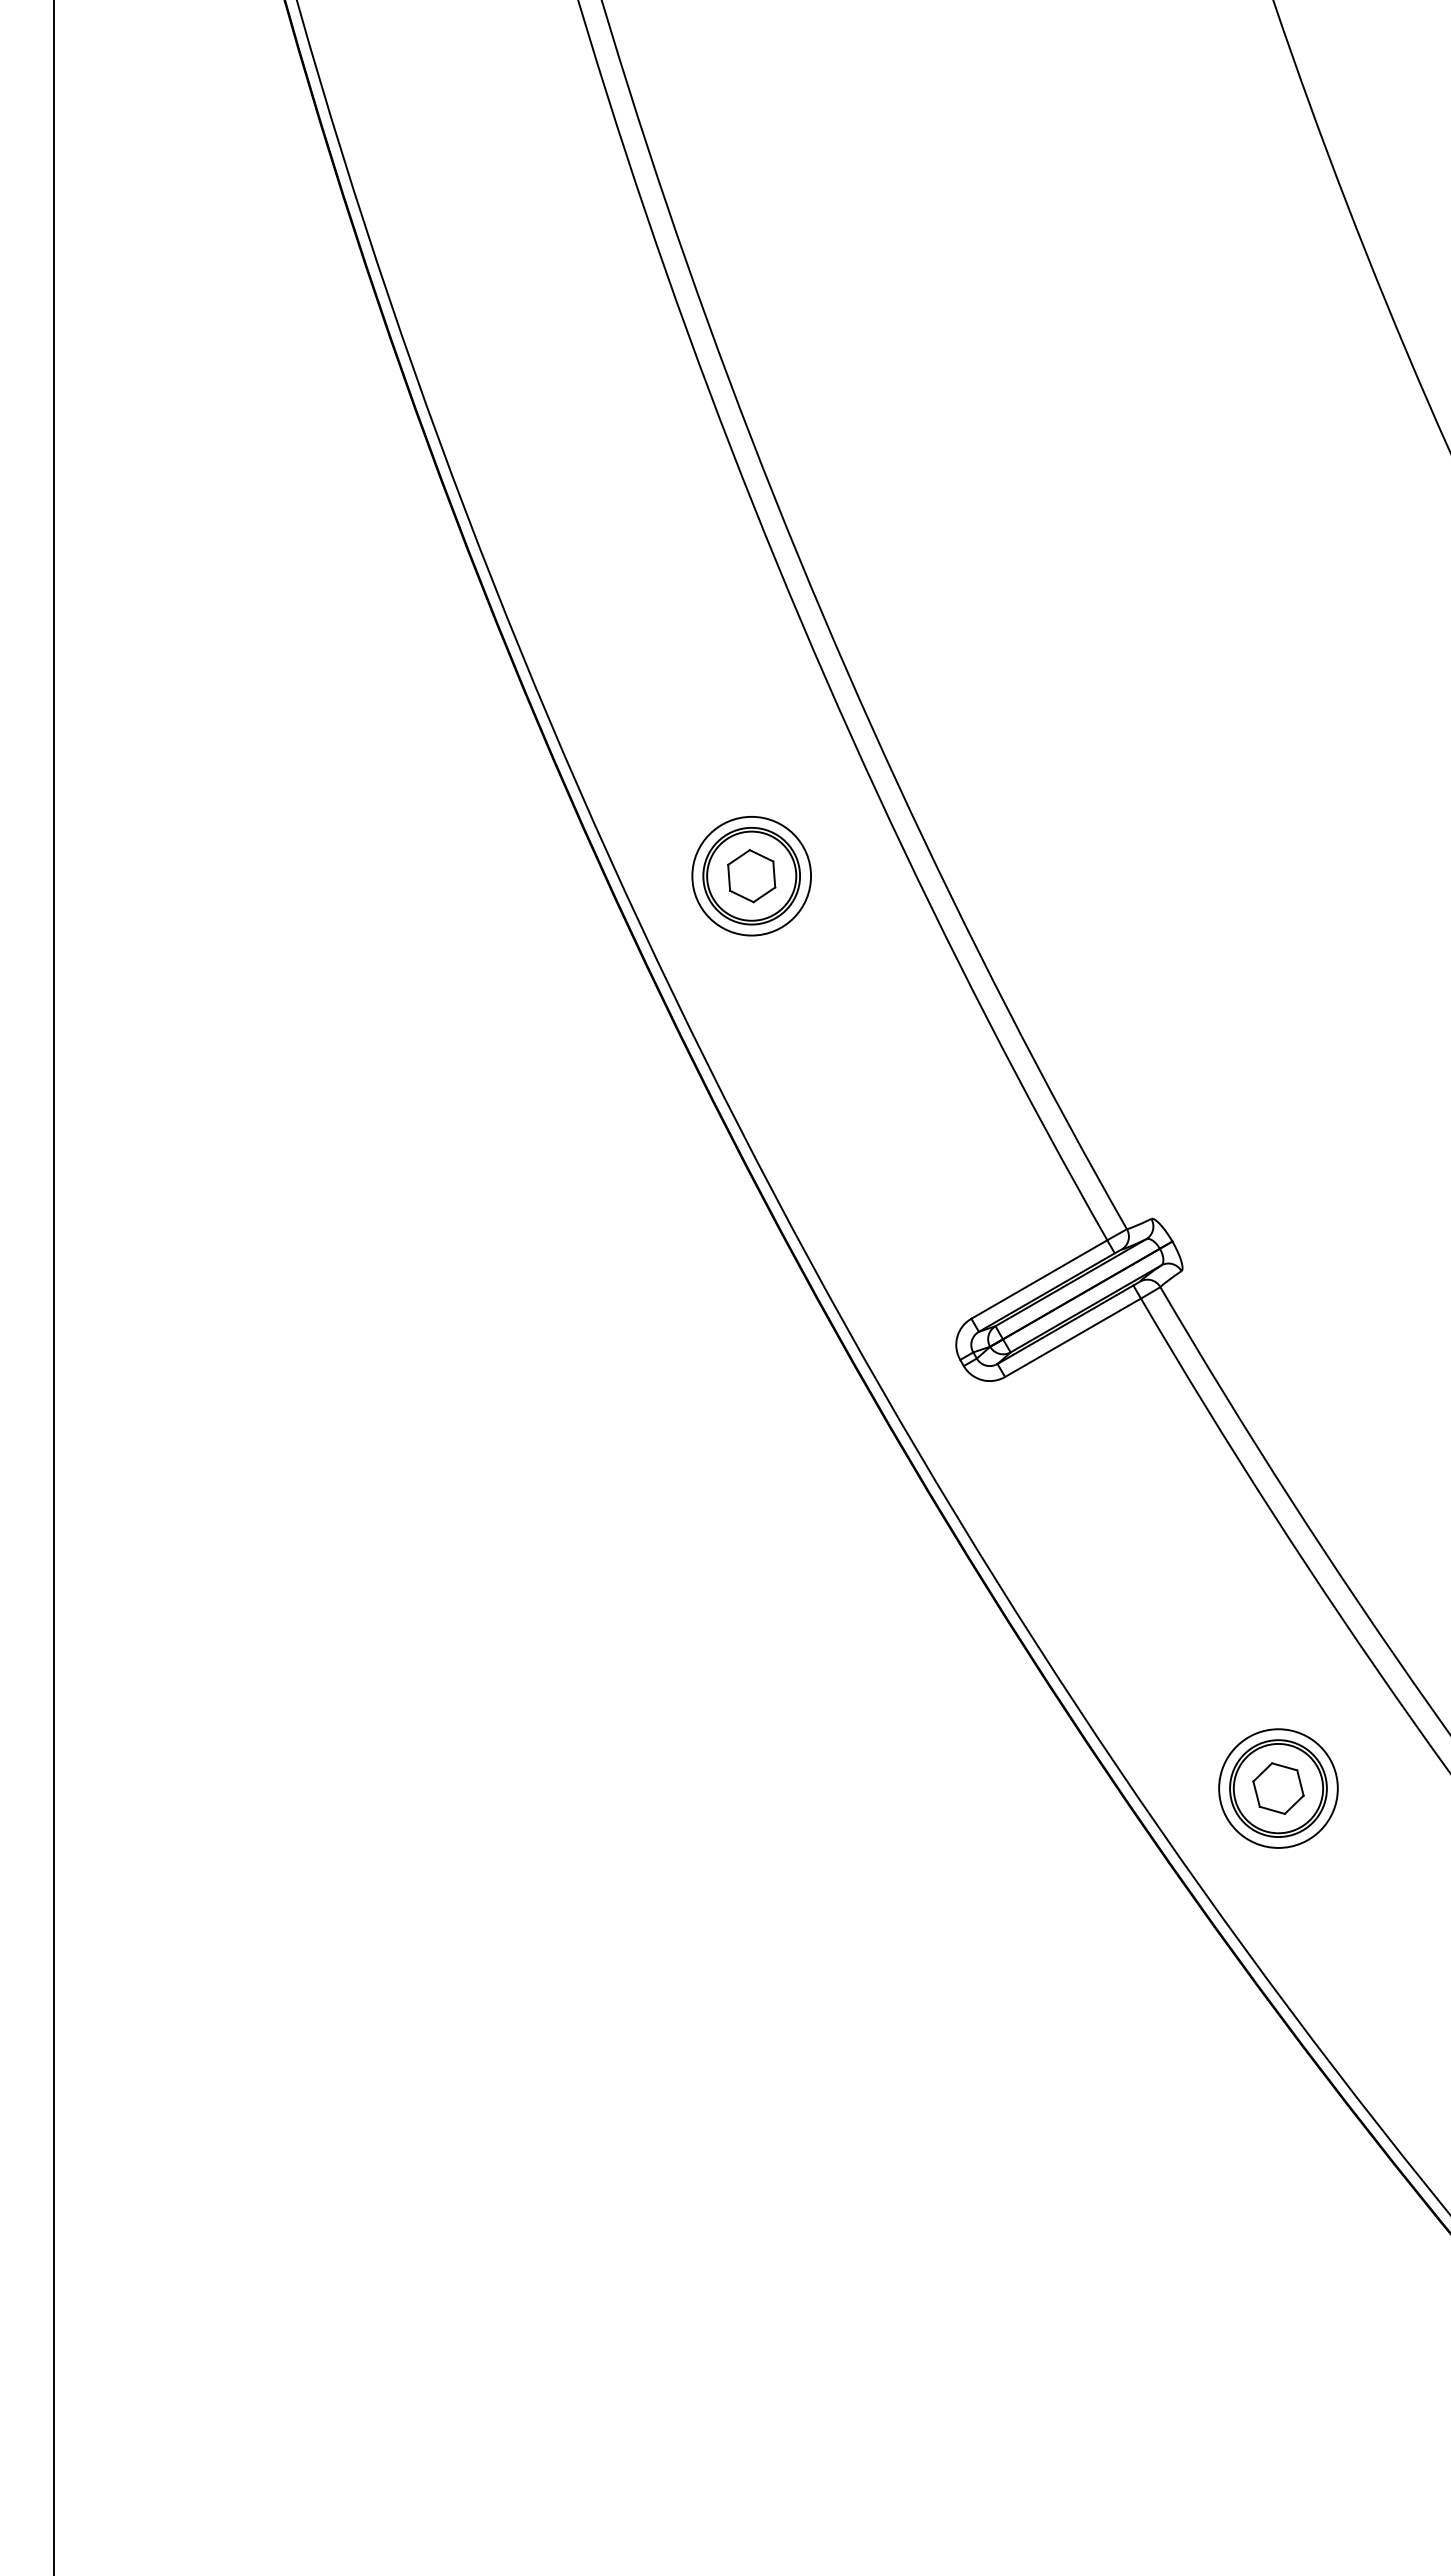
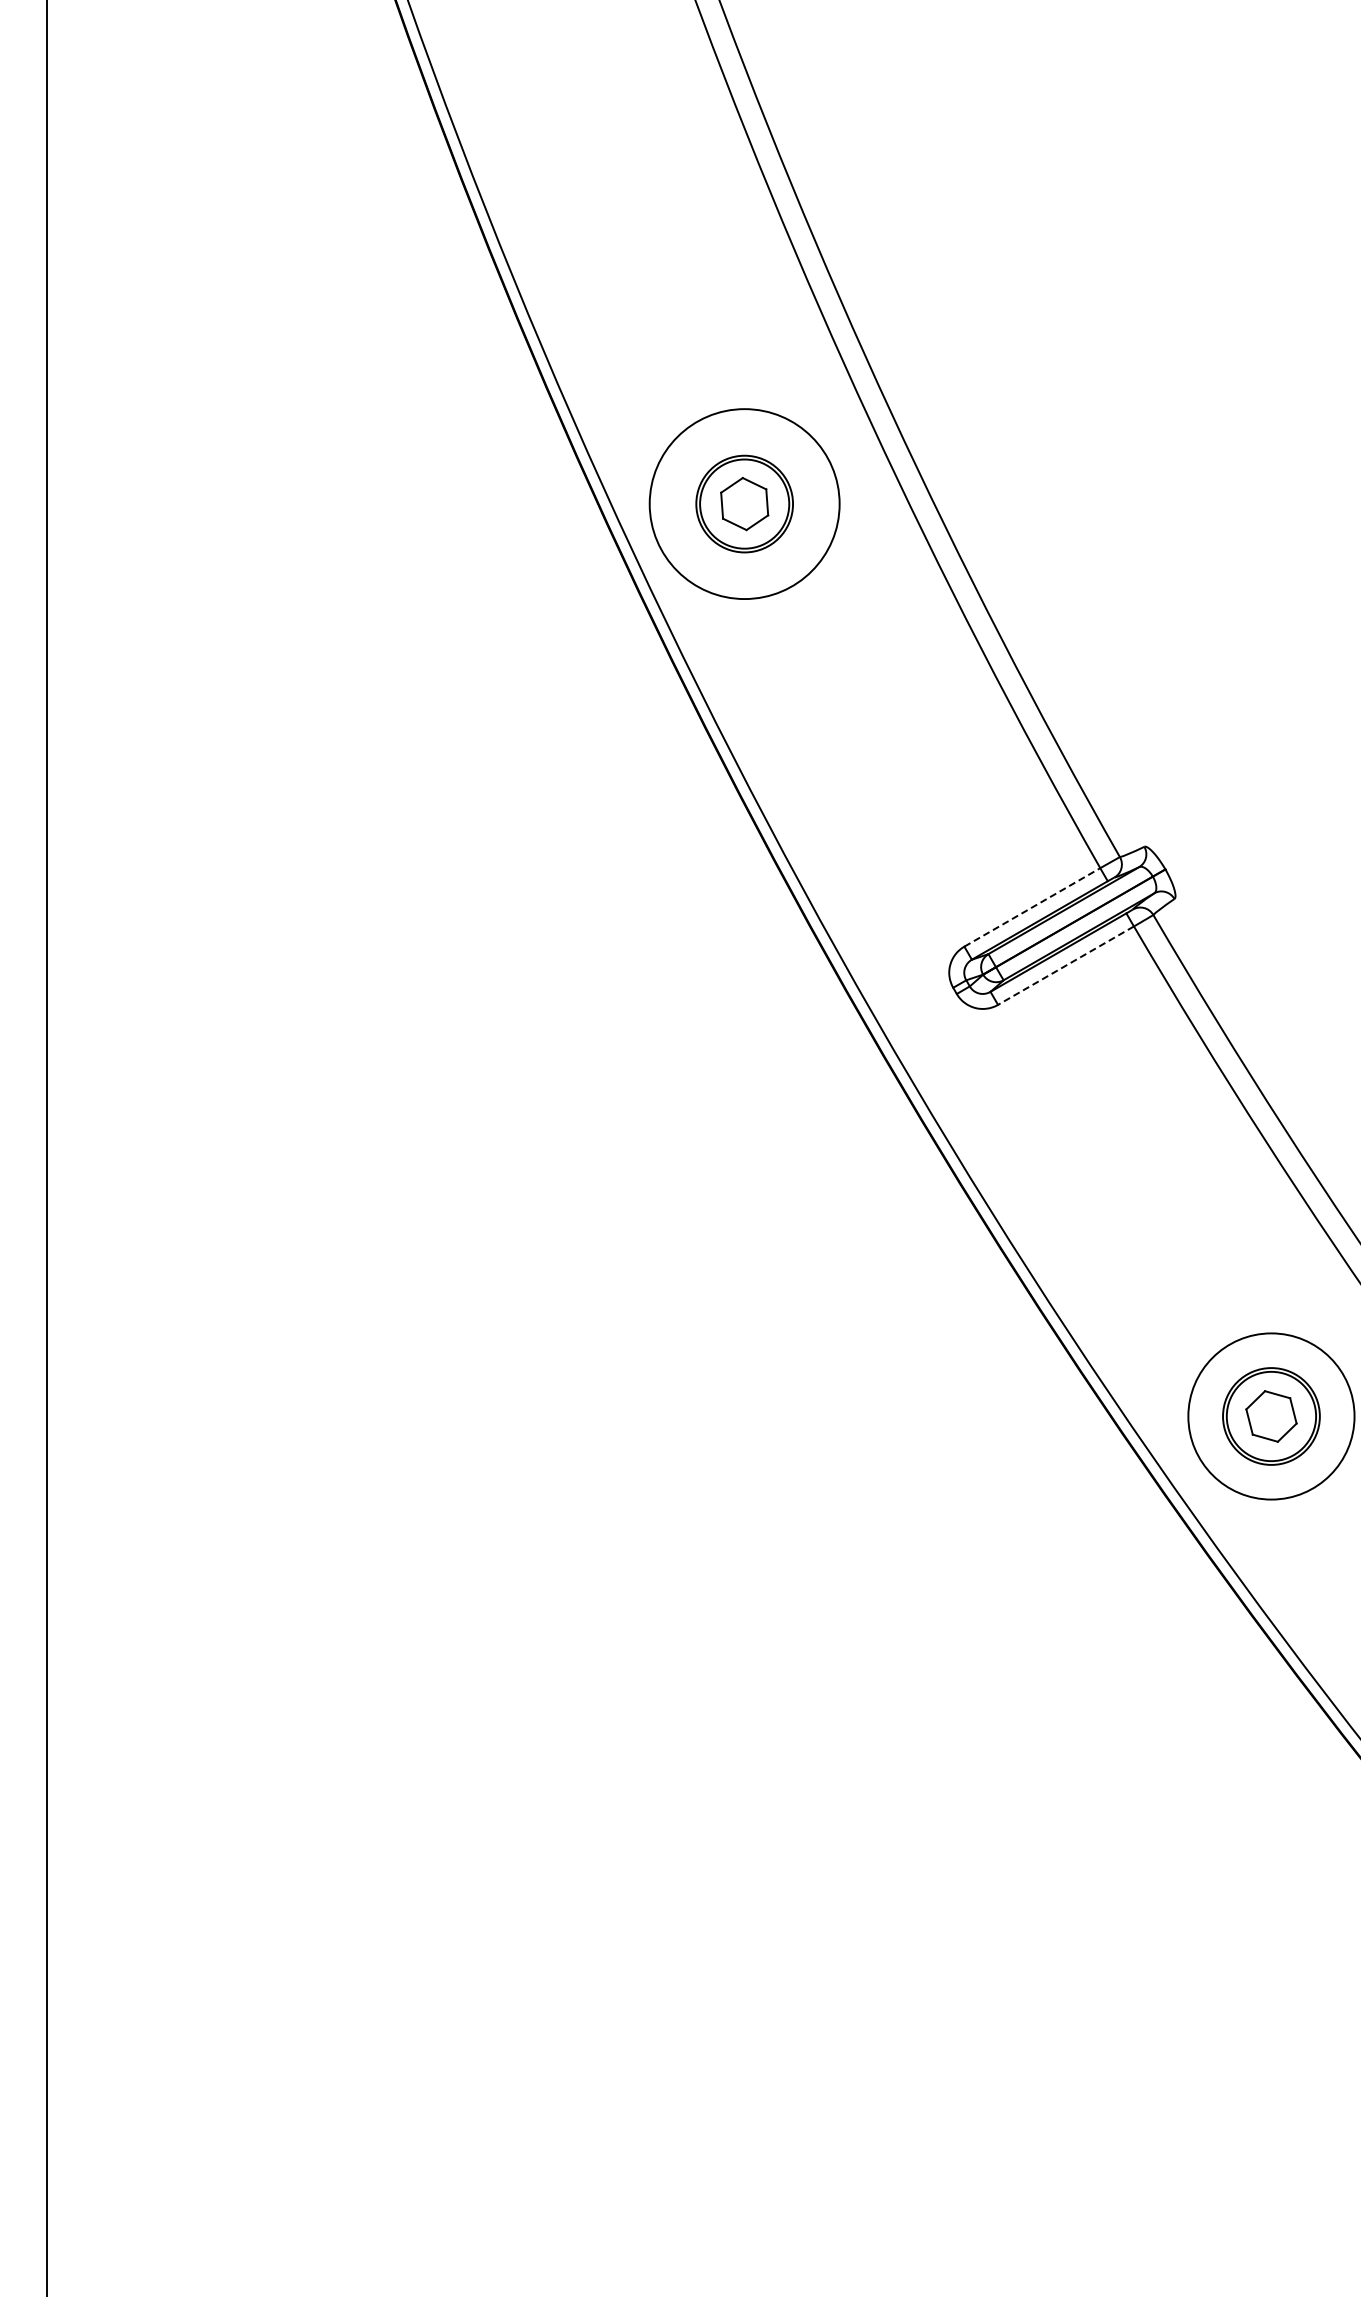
circle: (751, 875) -> (744, 503), size x1.6
line: (1039, 1279) -> (1032, 907), solid -> dashed
line: (1072, 1338) -> (1065, 966), solid -> dashed
circle: (1278, 1788) -> (1271, 1416), size x1.4

